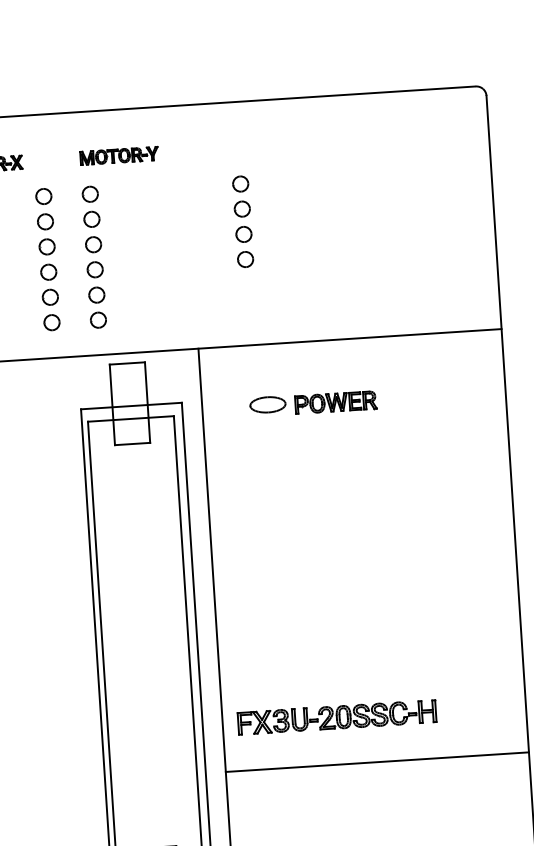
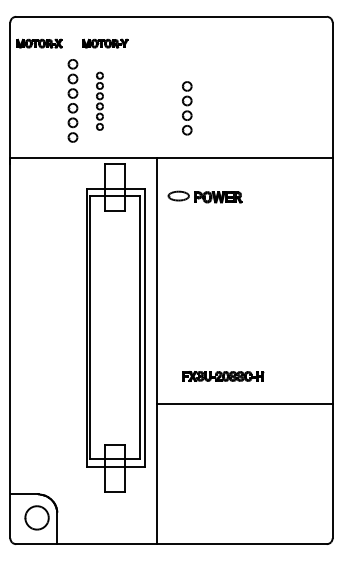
part: (119, 155) -> (105, 43), moved
part: (243, 222) -> (187, 108), moved
part: (93, 257) -> (99, 101), size x0.7
part: (312, 402) -> (204, 196), moved
part: (337, 717) -> (223, 376), size x0.7

